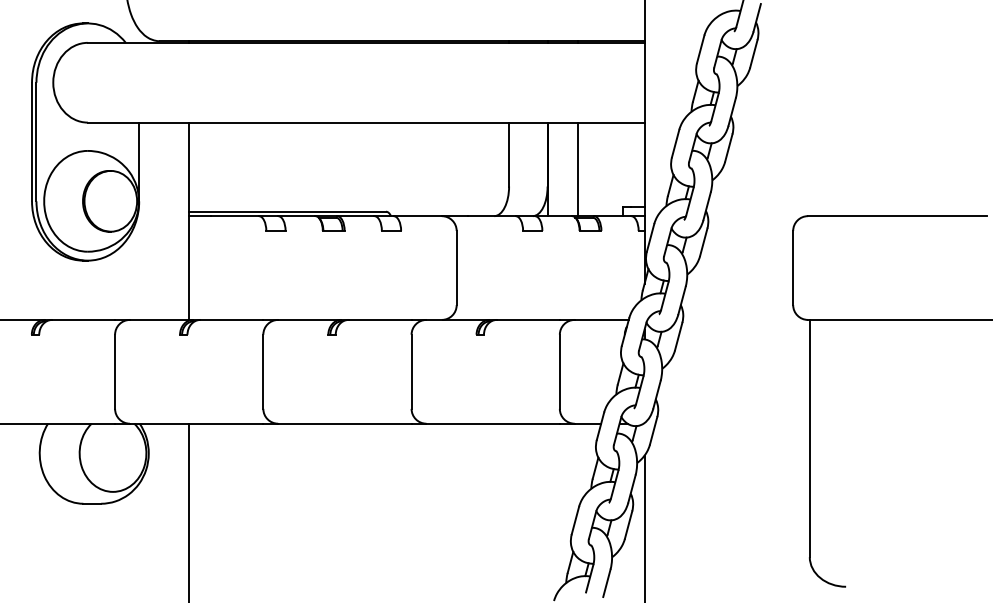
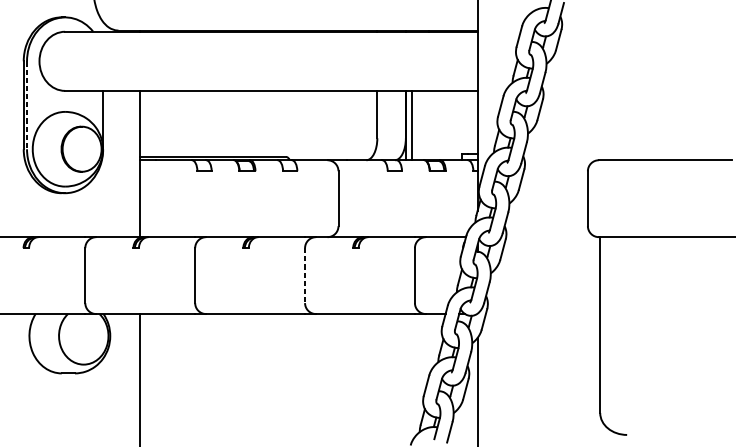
line: (36, 142) -> (27, 105), solid -> dashed
line: (578, 169) -> (412, 125), moved
line: (411, 372) -> (304, 276), solid -> dashed

